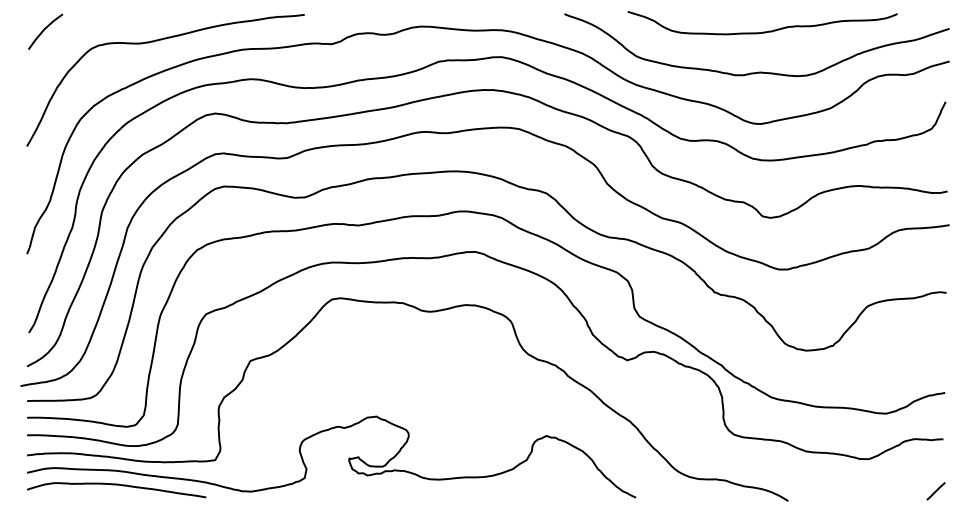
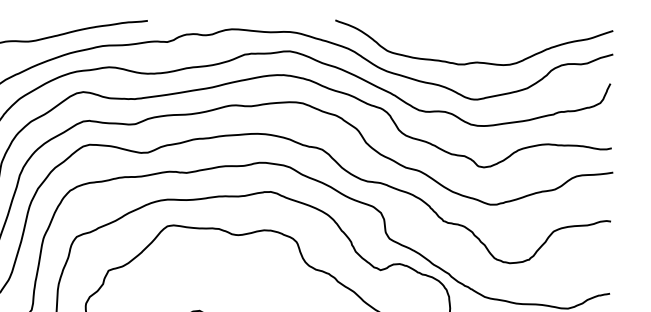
curve: (762, 31) -> (478, 32), removed

